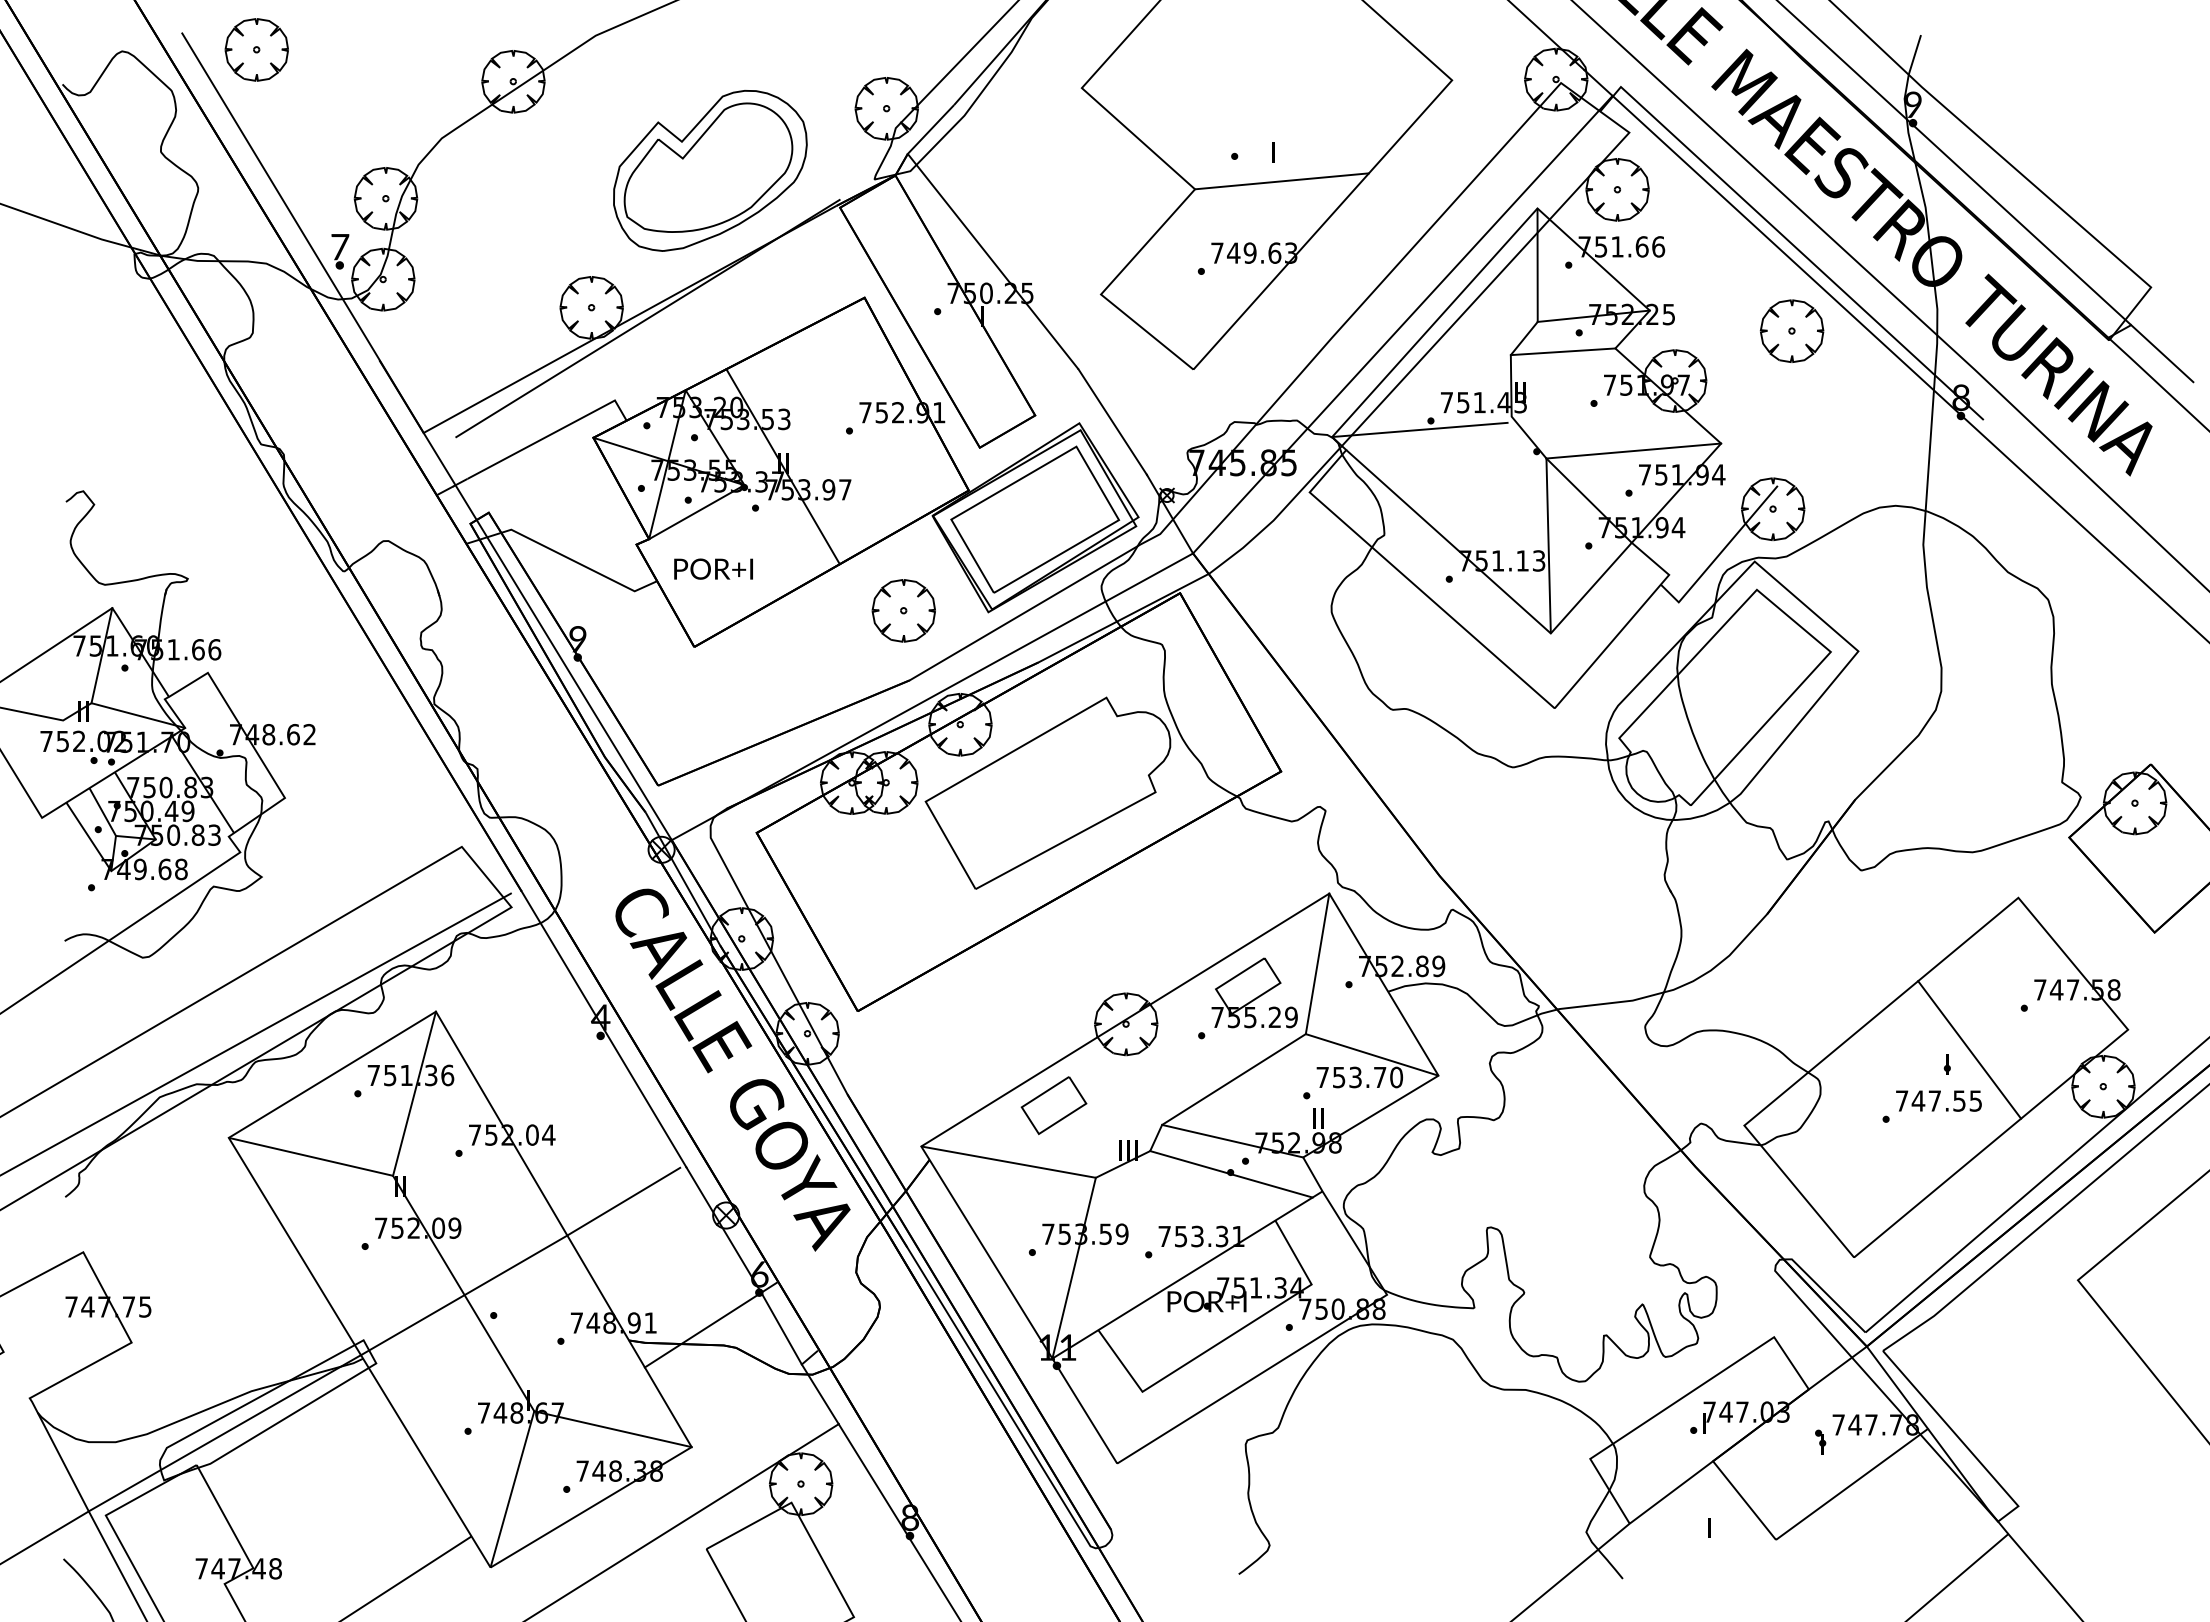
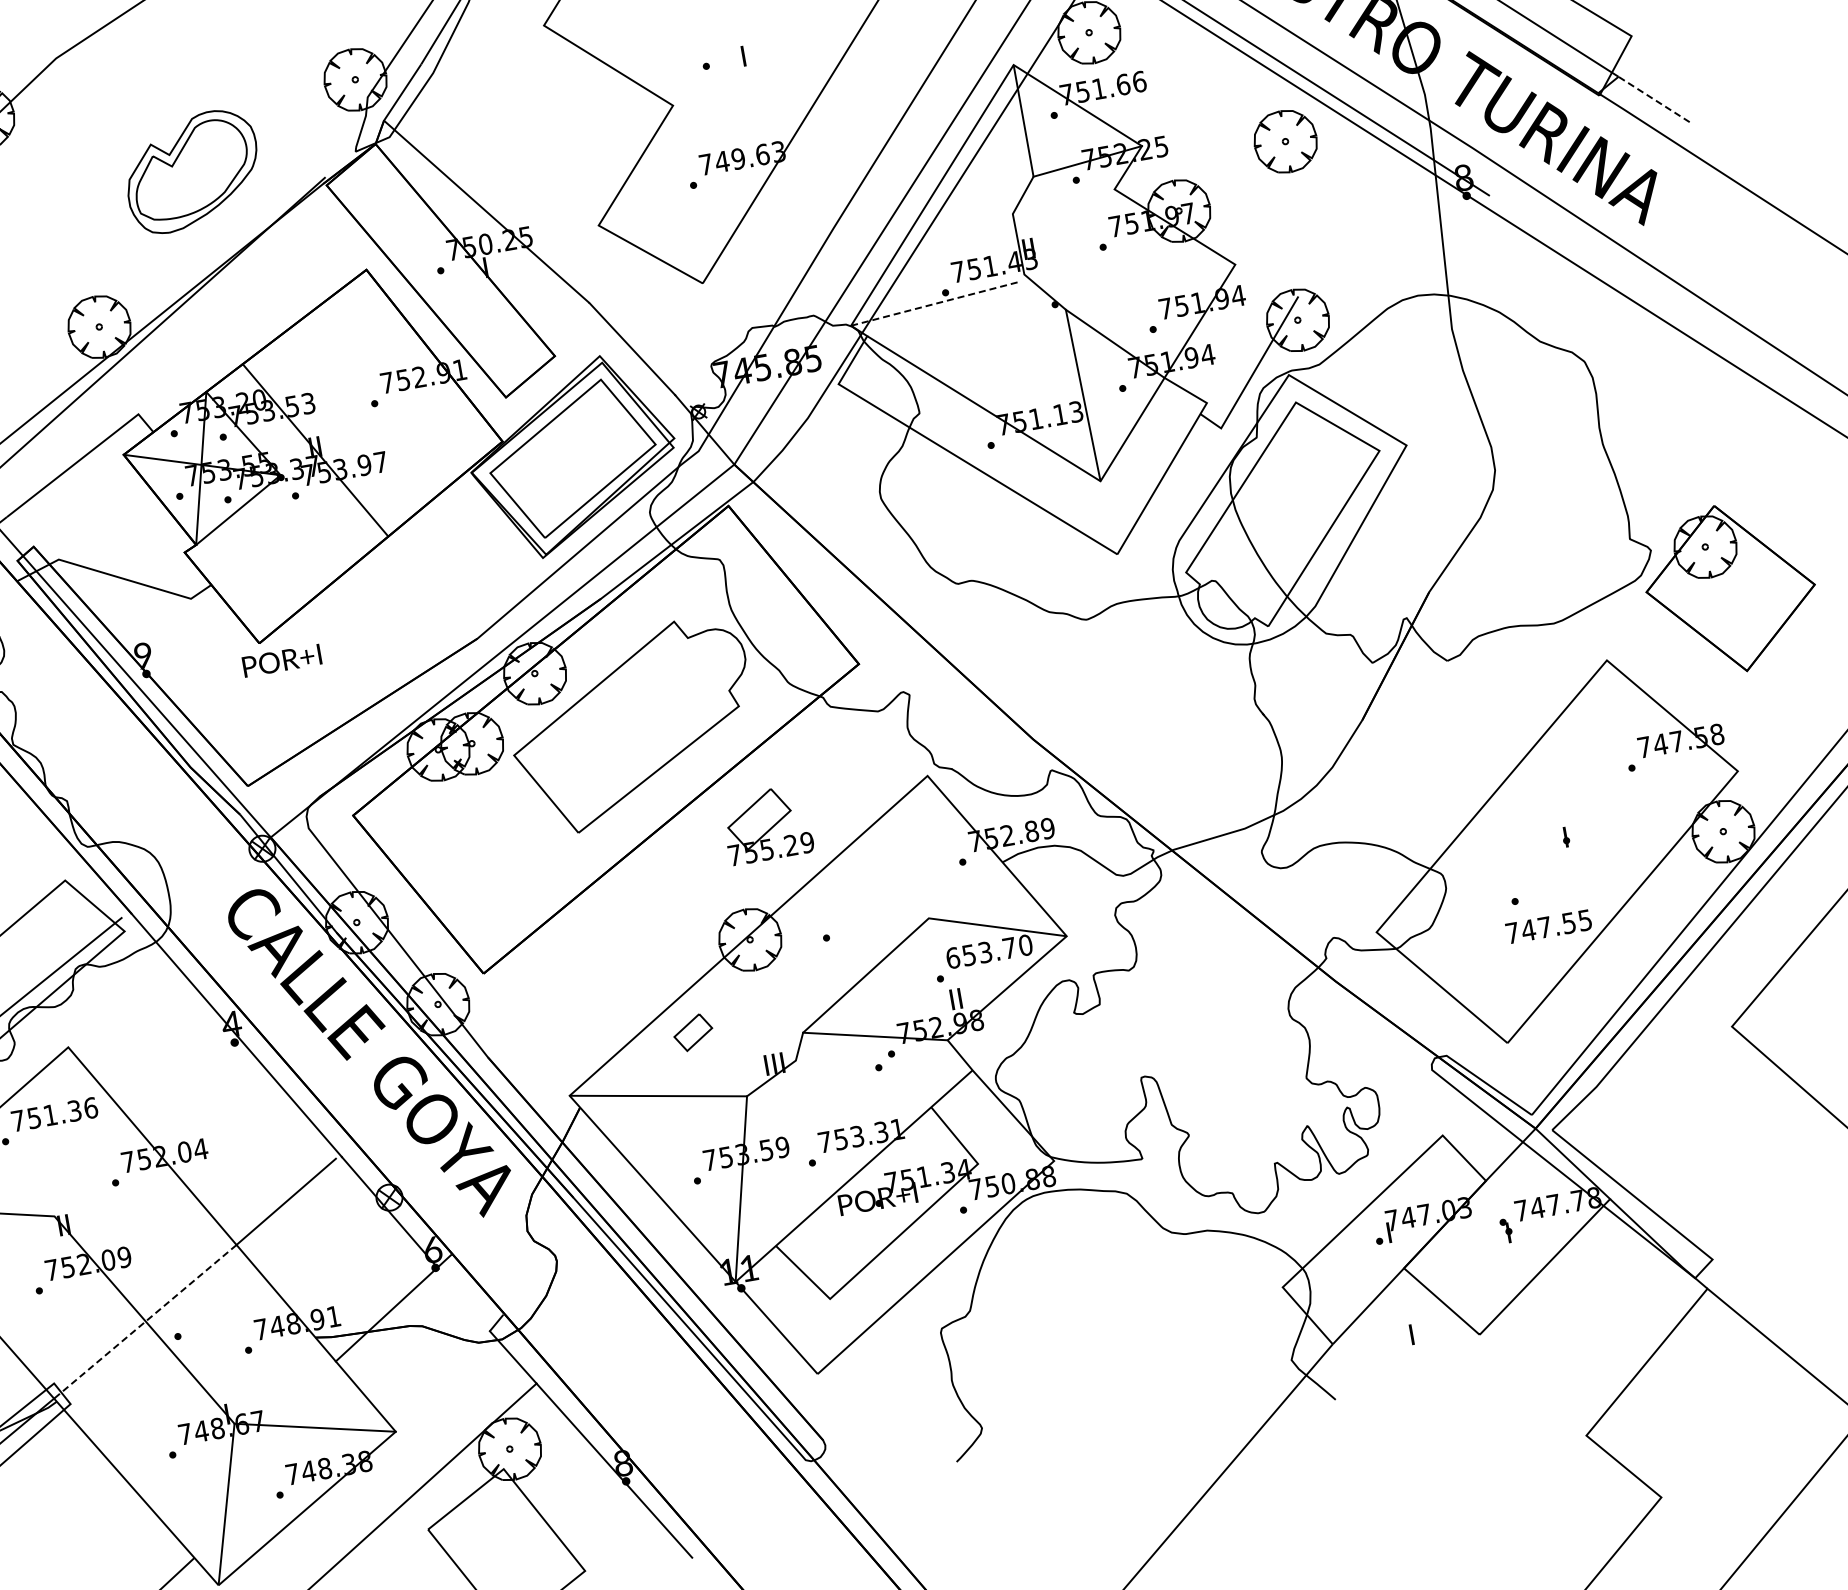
part: (710, 170) -> (192, 171), size x0.7
line: (1281, 181) -> (756, 82), removed
line: (1562, 351) -> (1063, 201), removed
line: (2161, 353) -> (1653, 99), solid -> dashed
line: (1419, 429) -> (935, 303), solid -> dashed
line: (1633, 450) -> (1150, 286), removed
text: (713, 568) -> (281, 660), moved
part: (903, 610) -> (459, 571), removed
line: (1317, 963) -> (928, 846), removed
part: (1254, 992) -> (766, 824), moved
line: (1969, 1049) -> (1585, 818), removed
text: (1322, 1077) -> (952, 958), 753.70 -> 653.70
line: (414, 1093) -> (61, 1131), removed
text: (1938, 1100) -> (1548, 926), moved
part: (1053, 1105) -> (692, 1032), size x0.6
line: (1231, 1174) -> (880, 1069), removed
line: (463, 1295) -> (144, 1322), solid -> dashed
line: (781, 1329) -> (463, 1300), removed

